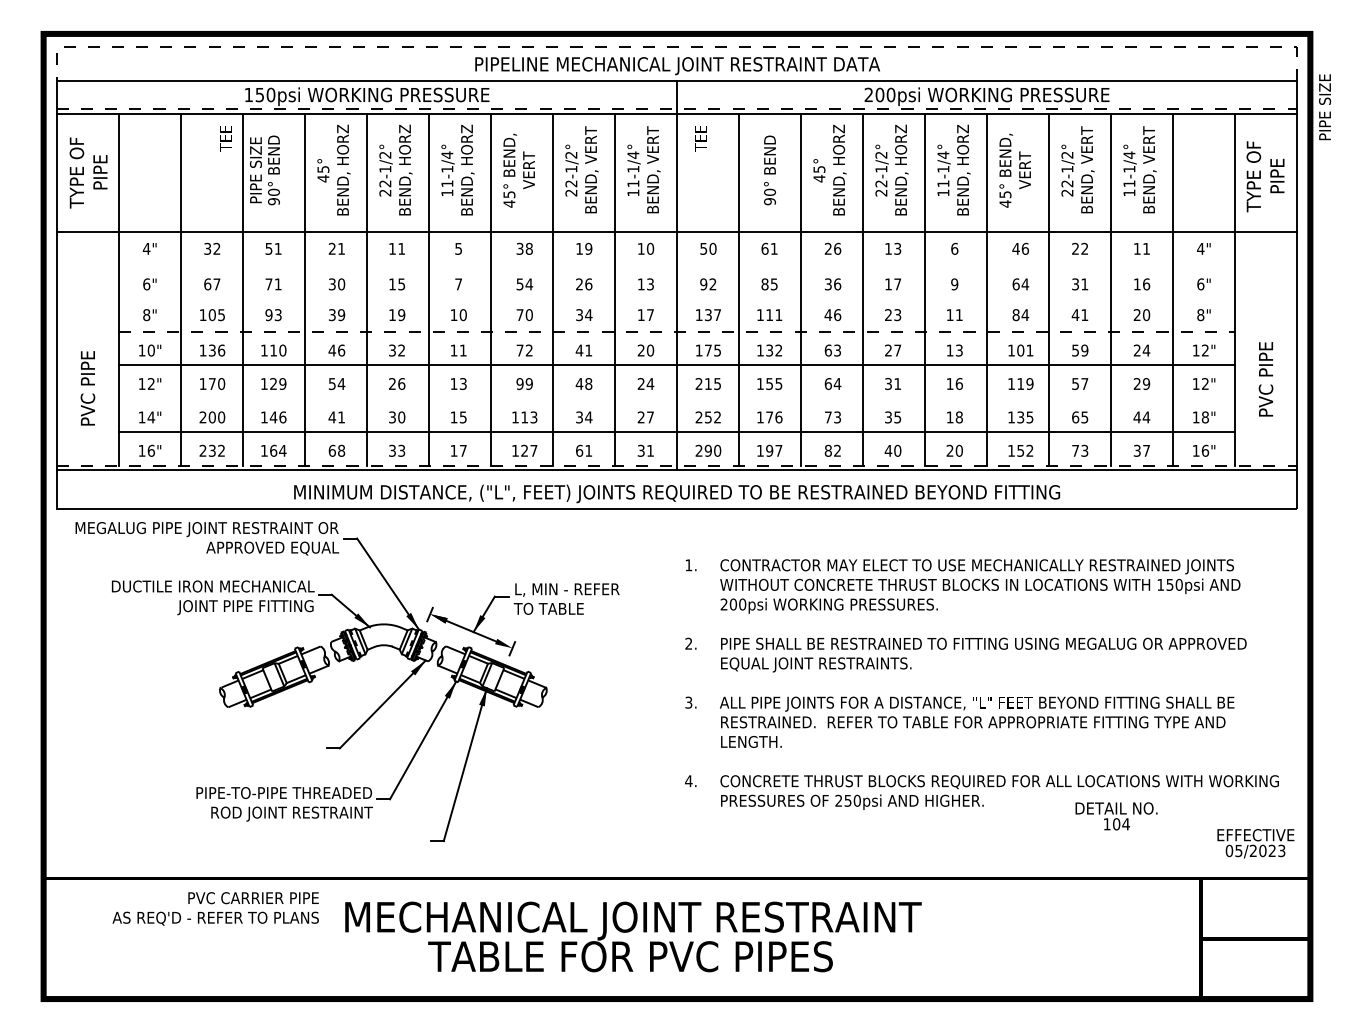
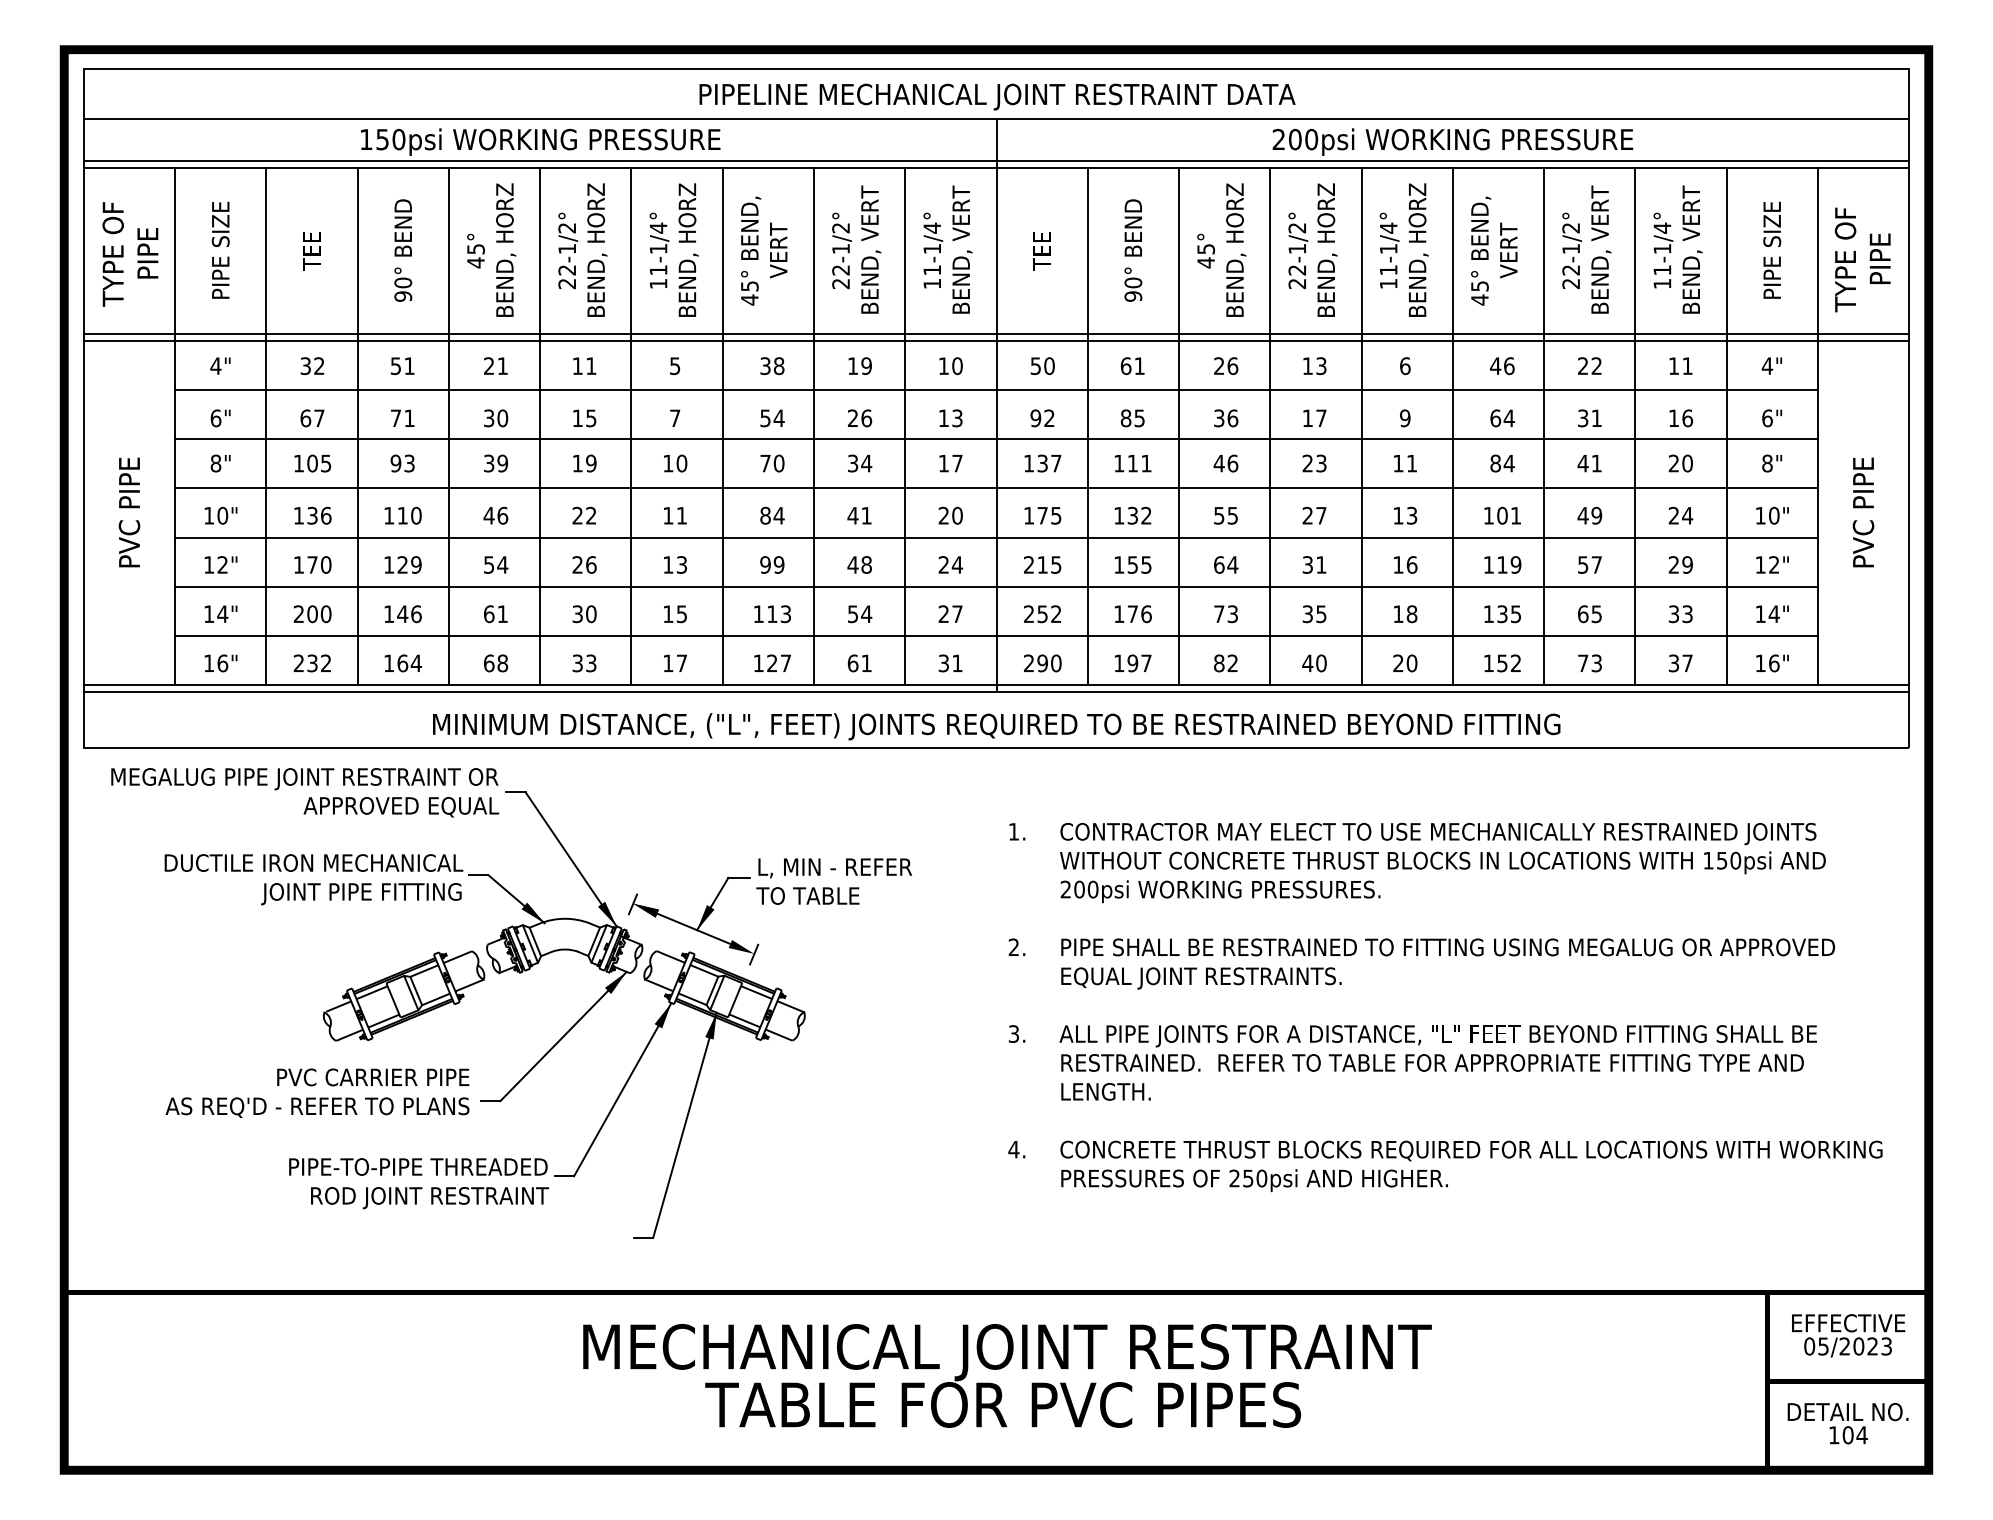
line: (676, 47) -> (995, 69), dashed -> solid
text: (1325, 107) -> (1772, 250), moved
line: (677, 109) -> (997, 160), dashed -> solid
text: (225, 138) -> (311, 250), moved
text: (700, 138) -> (1041, 250), moved
text: (255, 170) -> (220, 250), moved
line: (676, 226) -> (995, 333), added
line: (676, 265) -> (995, 390), added
line: (676, 298) -> (995, 439), added
line: (677, 331) -> (997, 487), dashed -> solid
text: (392, 350) -> (577, 515), 32 -> 22
text: (524, 350) -> (772, 515), 72 -> 84
text: (832, 350) -> (1225, 515), 63 -> 55
text: (1075, 350) -> (1583, 515), 59 -> 49
text: (1205, 350) -> (1774, 515), 12" -> 10"
text: (1265, 379) -> (1862, 512), moved
text: (87, 388) -> (128, 512), moved
line: (676, 398) -> (995, 586), added
text: (579, 416) -> (852, 612), 34 -> 54
text: (331, 417) -> (487, 614), 41 -> 61
text: (1141, 417) -> (1680, 614), 44 -> 33
text: (1205, 417) -> (1774, 614), 18" -> 14"
line: (677, 465) -> (997, 684), dashed -> solid
text: (1116, 816) -> (1847, 1423), moved
text: (1255, 843) -> (1847, 1335), moved
text: (215, 908) -> (317, 1092), moved
text: (633, 936) -> (1007, 1375), moved

